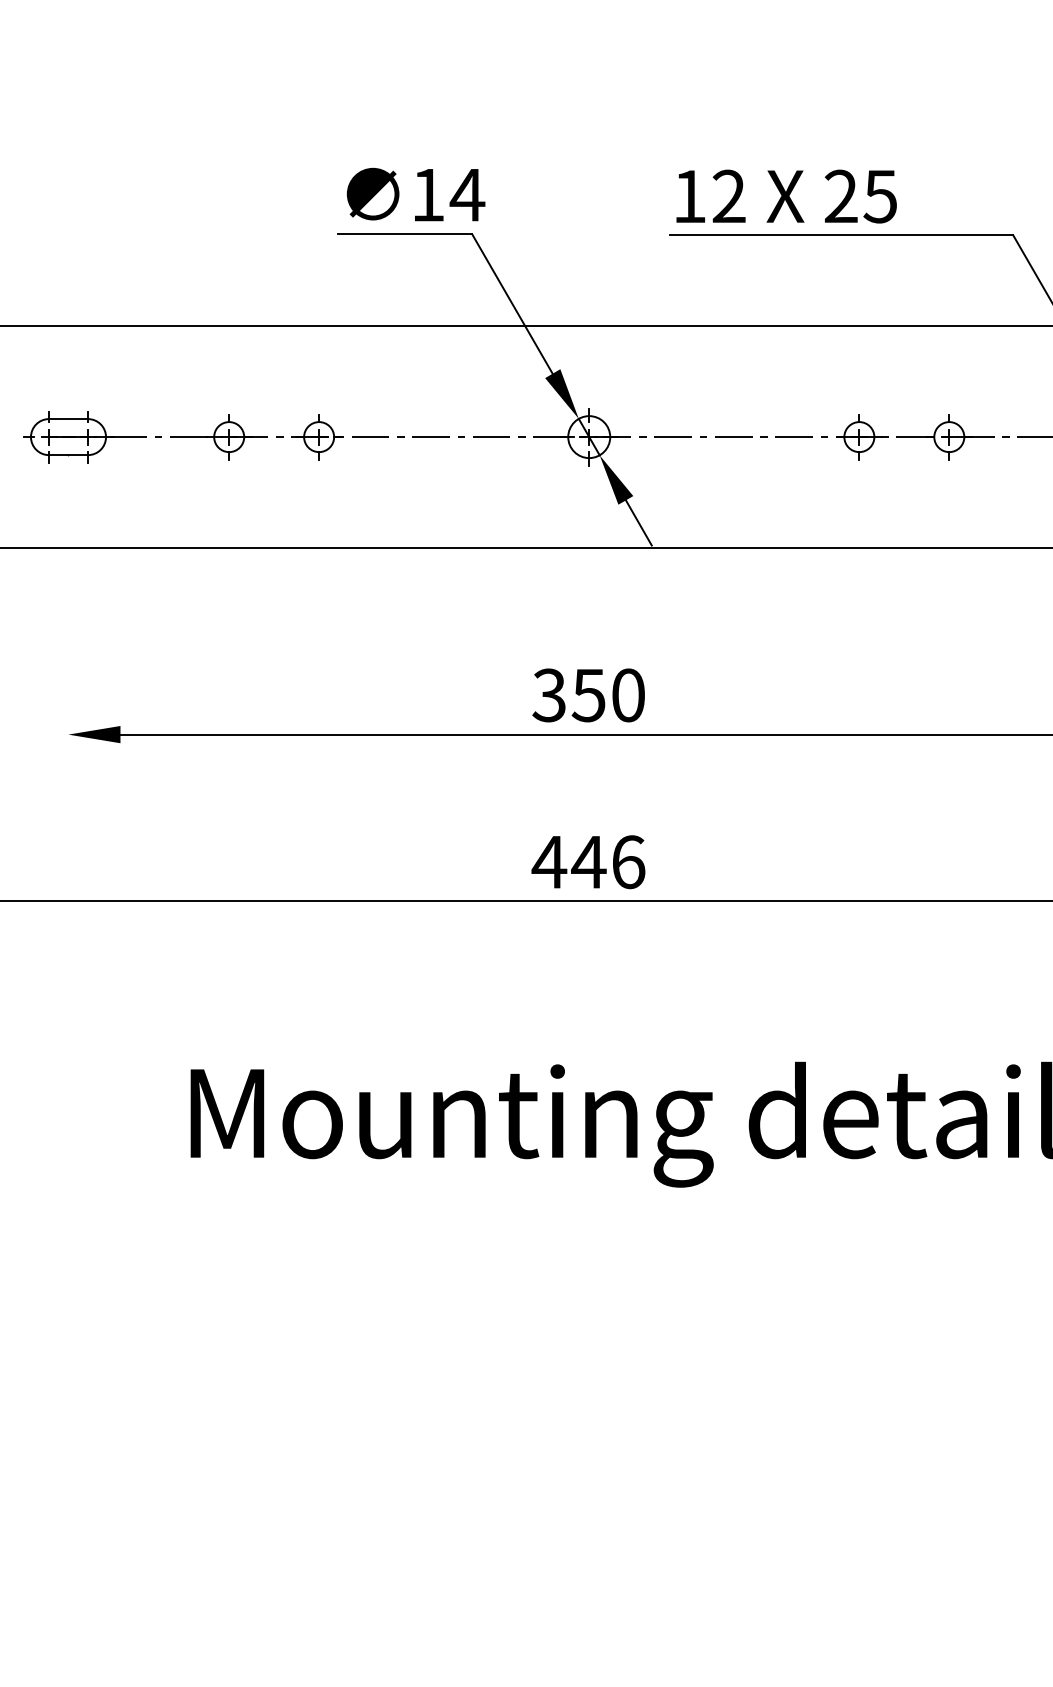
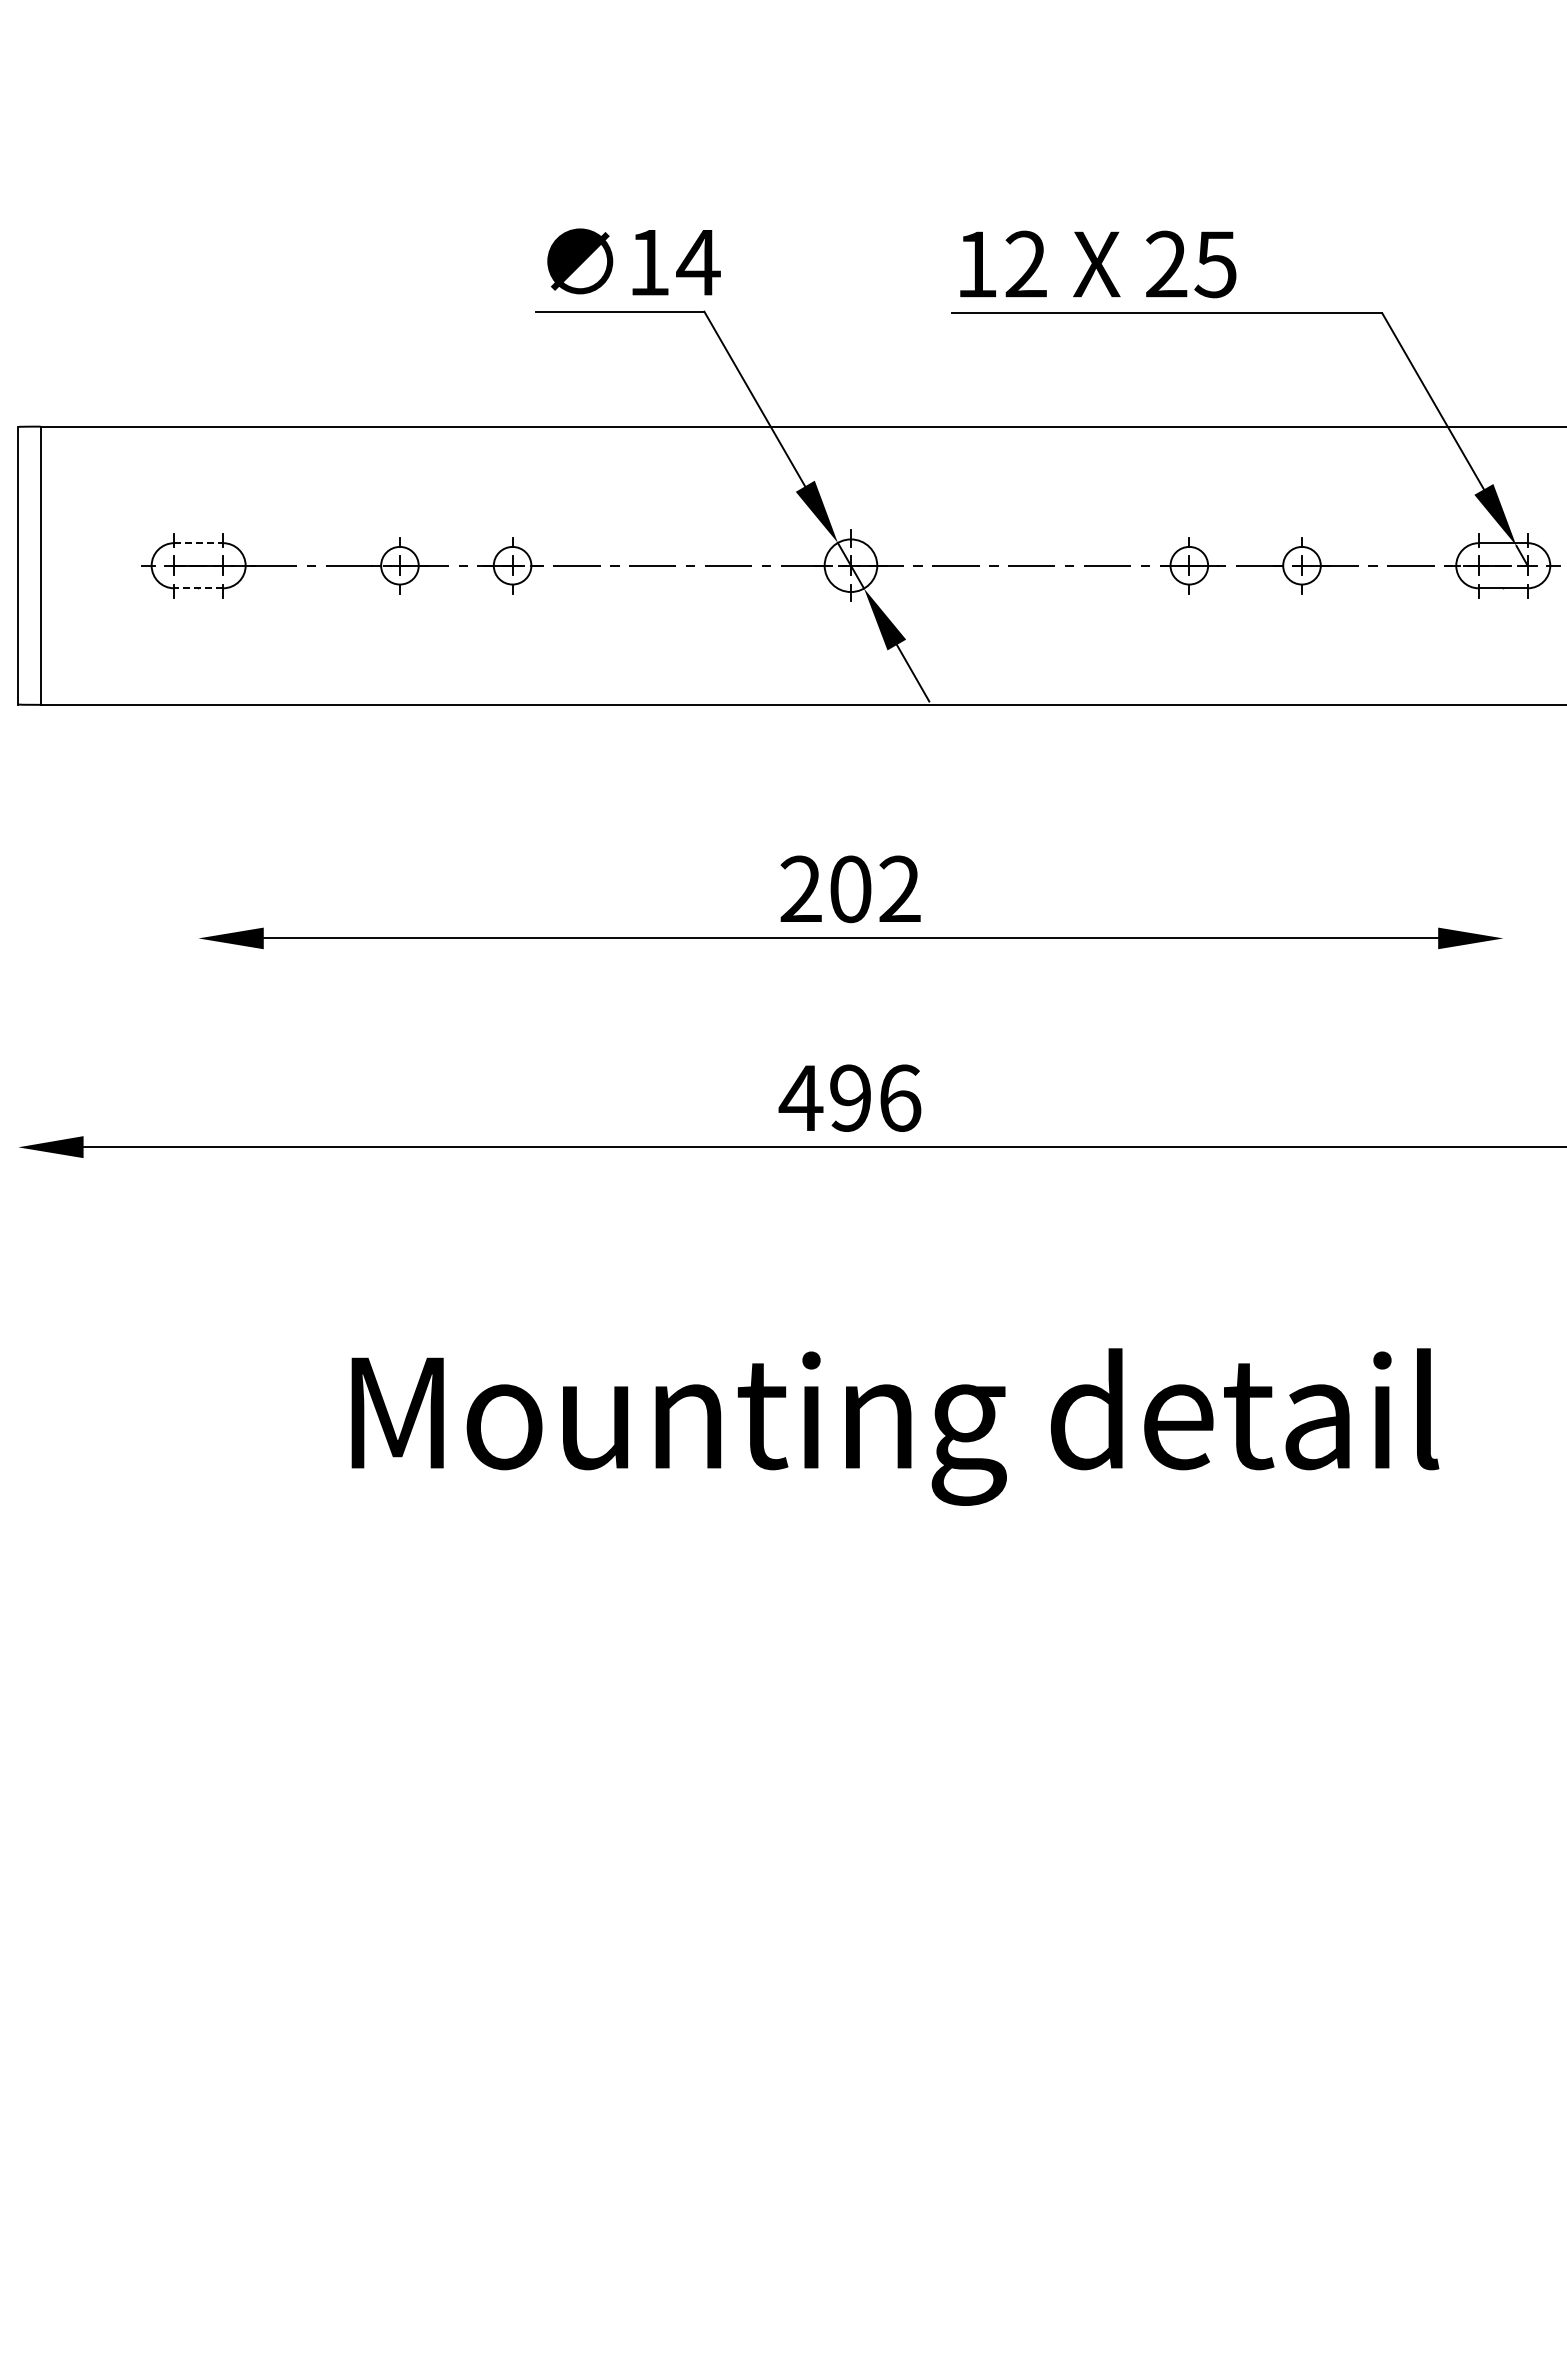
line: (69, 418) -> (199, 542), solid -> dashed
line: (68, 455) -> (198, 588), solid -> dashed
text: (588, 695) -> (849, 889), 350 -> 202
text: (588, 861) -> (850, 1097), 446 -> 496

